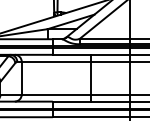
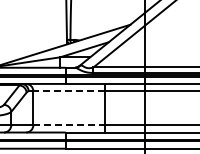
line: (56, 62) -> (69, 91), solid -> dashed
line: (56, 94) -> (69, 125), solid -> dashed

